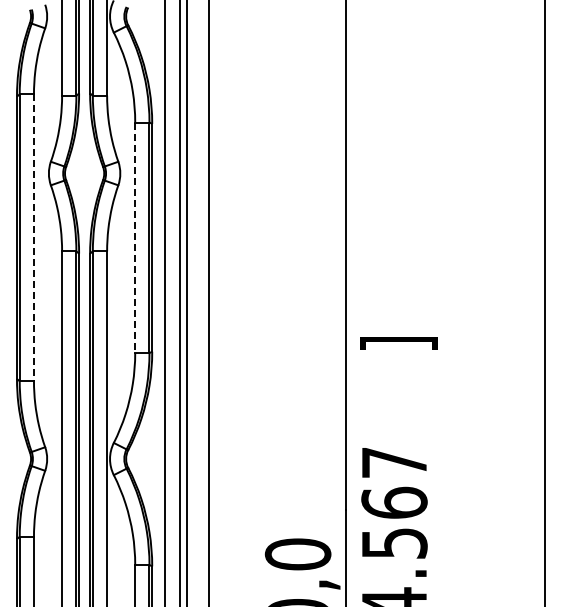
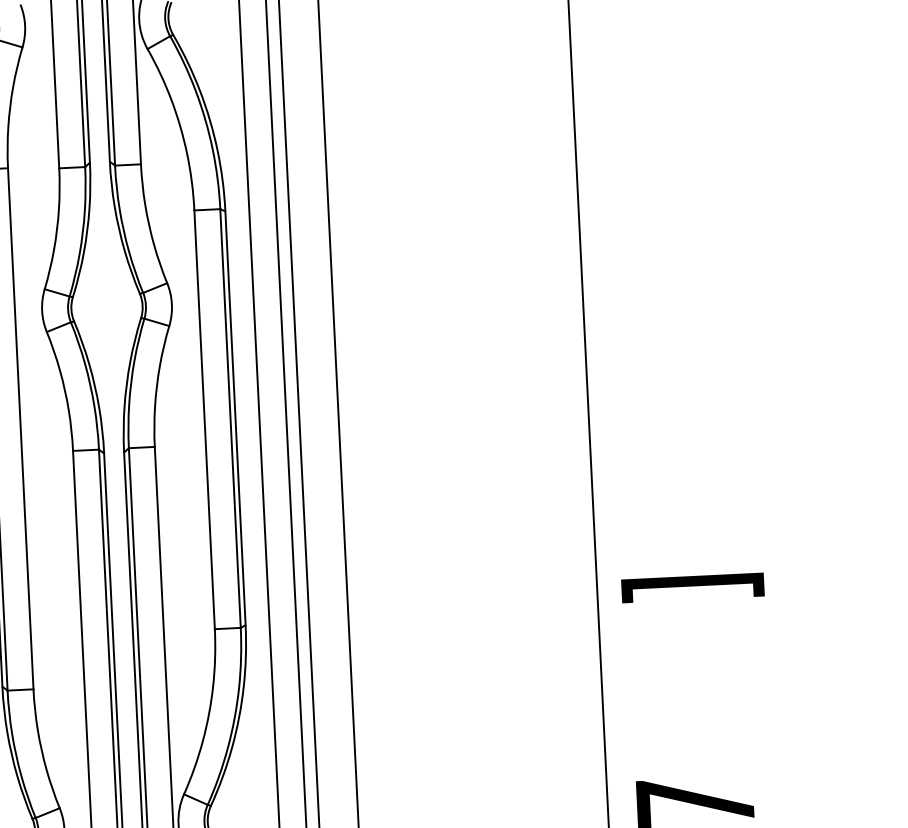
line: (33, 238) -> (19, 430), dashed -> solid
line: (135, 238) -> (205, 421), dashed -> solid

